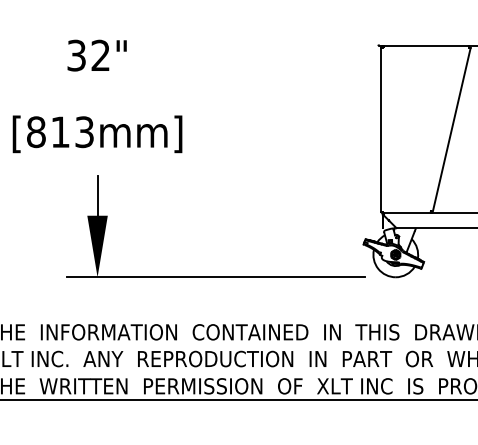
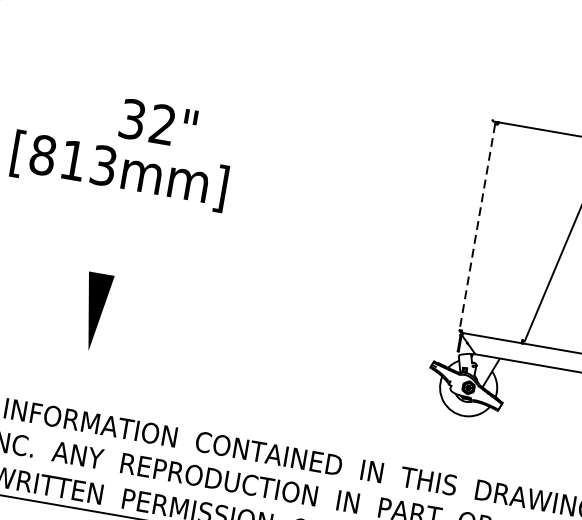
text: (96, 55) -> (157, 123), moved
line: (381, 129) -> (477, 226), solid -> dashed
line: (97, 195) -> (106, 248), removed
line: (215, 277) -> (236, 377), removed

